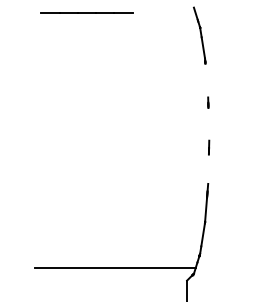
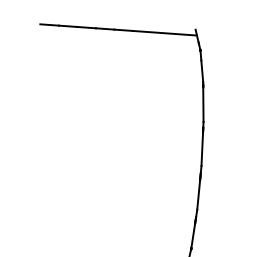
line: (163, 13) -> (164, 33), added
line: (206, 80) -> (203, 104), added
line: (208, 124) -> (201, 149), added
line: (208, 168) -> (198, 194), added

